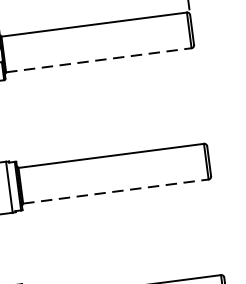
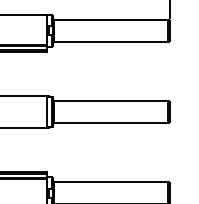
line: (99, 59) -> (111, 41), dashed -> solid
line: (116, 192) -> (111, 123), dashed -> solid

